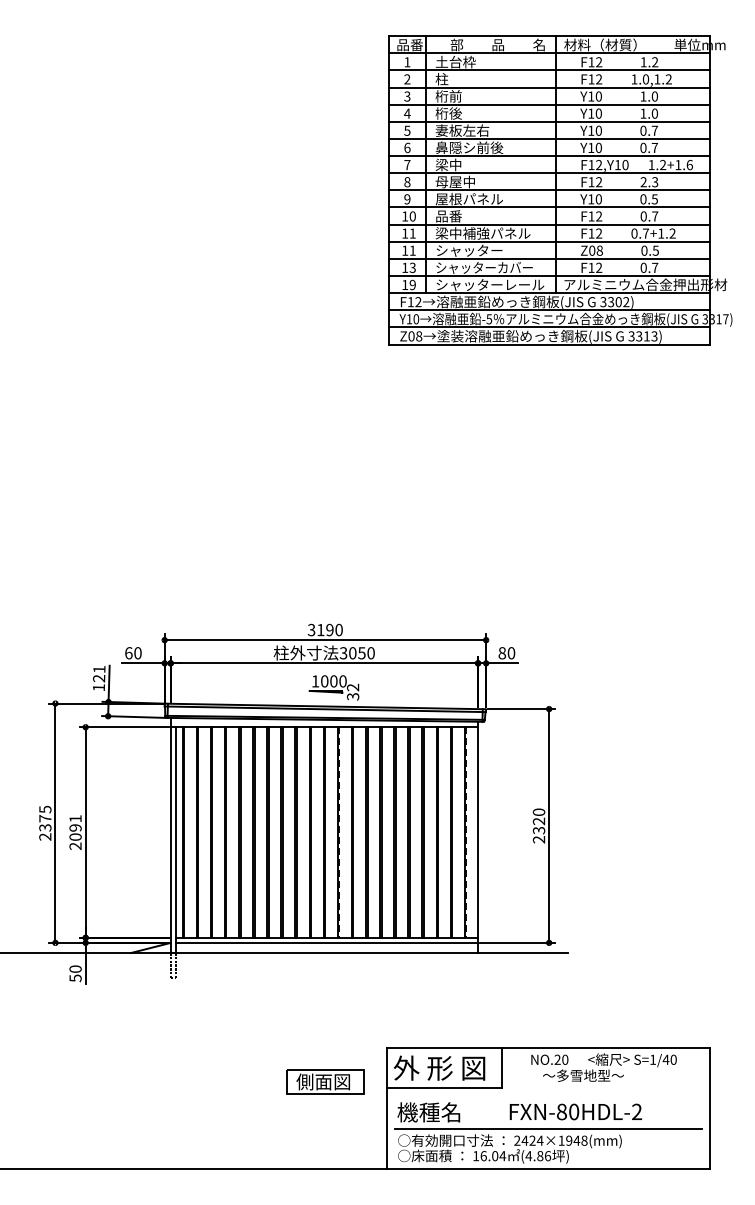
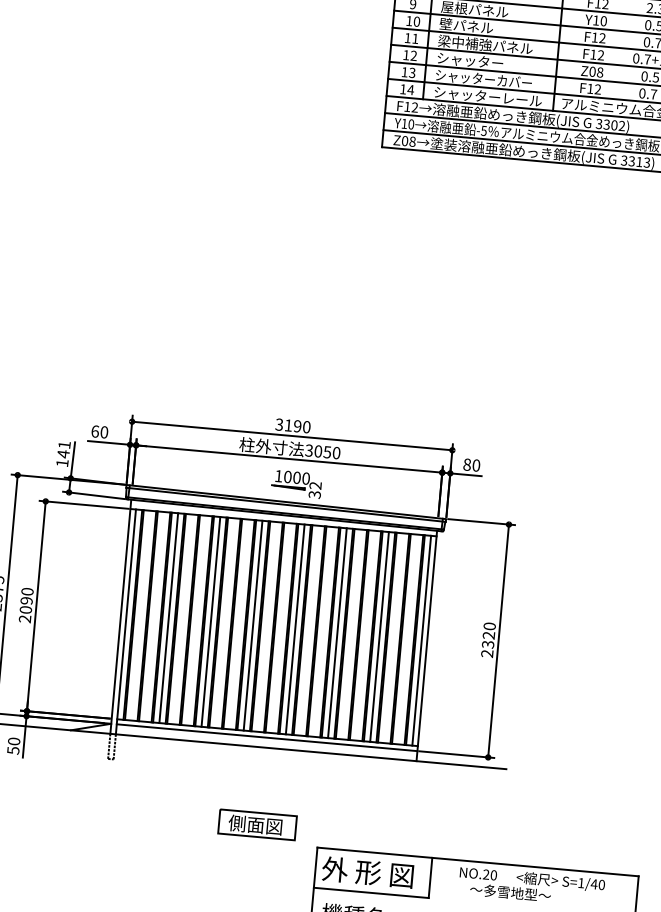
text: (462, 216) -> (466, 26), 品番 -> 壁パネル
text: (412, 250) -> (413, 55), 11 -> 12
text: (412, 284) -> (410, 89), 19 -> 14
text: (99, 678) -> (63, 454), 121 -> 141
text: (75, 818) -> (27, 591), 2091 -> 2090
line: (218, 832) -> (168, 618), added
line: (260, 832) -> (210, 621), added
line: (303, 832) -> (253, 625), added
line: (345, 832) -> (295, 629), added
line: (387, 832) -> (336, 633), added
line: (430, 832) -> (379, 636), added
line: (472, 832) -> (421, 640), added
line: (339, 833) -> (289, 629), dashed -> solid
line: (466, 833) -> (415, 641), dashed -> solid
part: (325, 1081) -> (257, 824), moved

